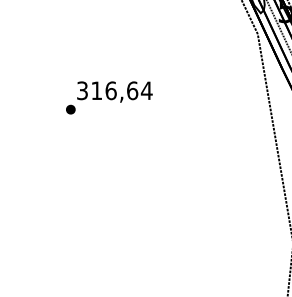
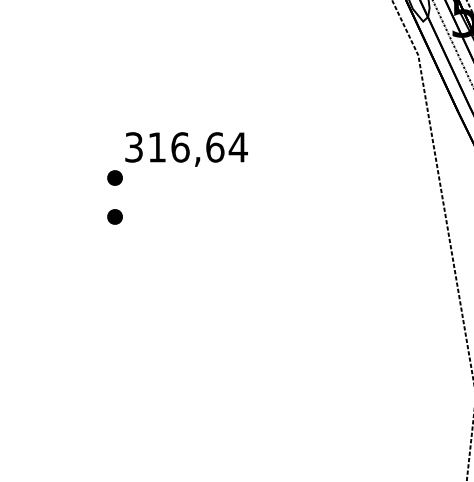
part: (70, 133) -> (114, 216), added

